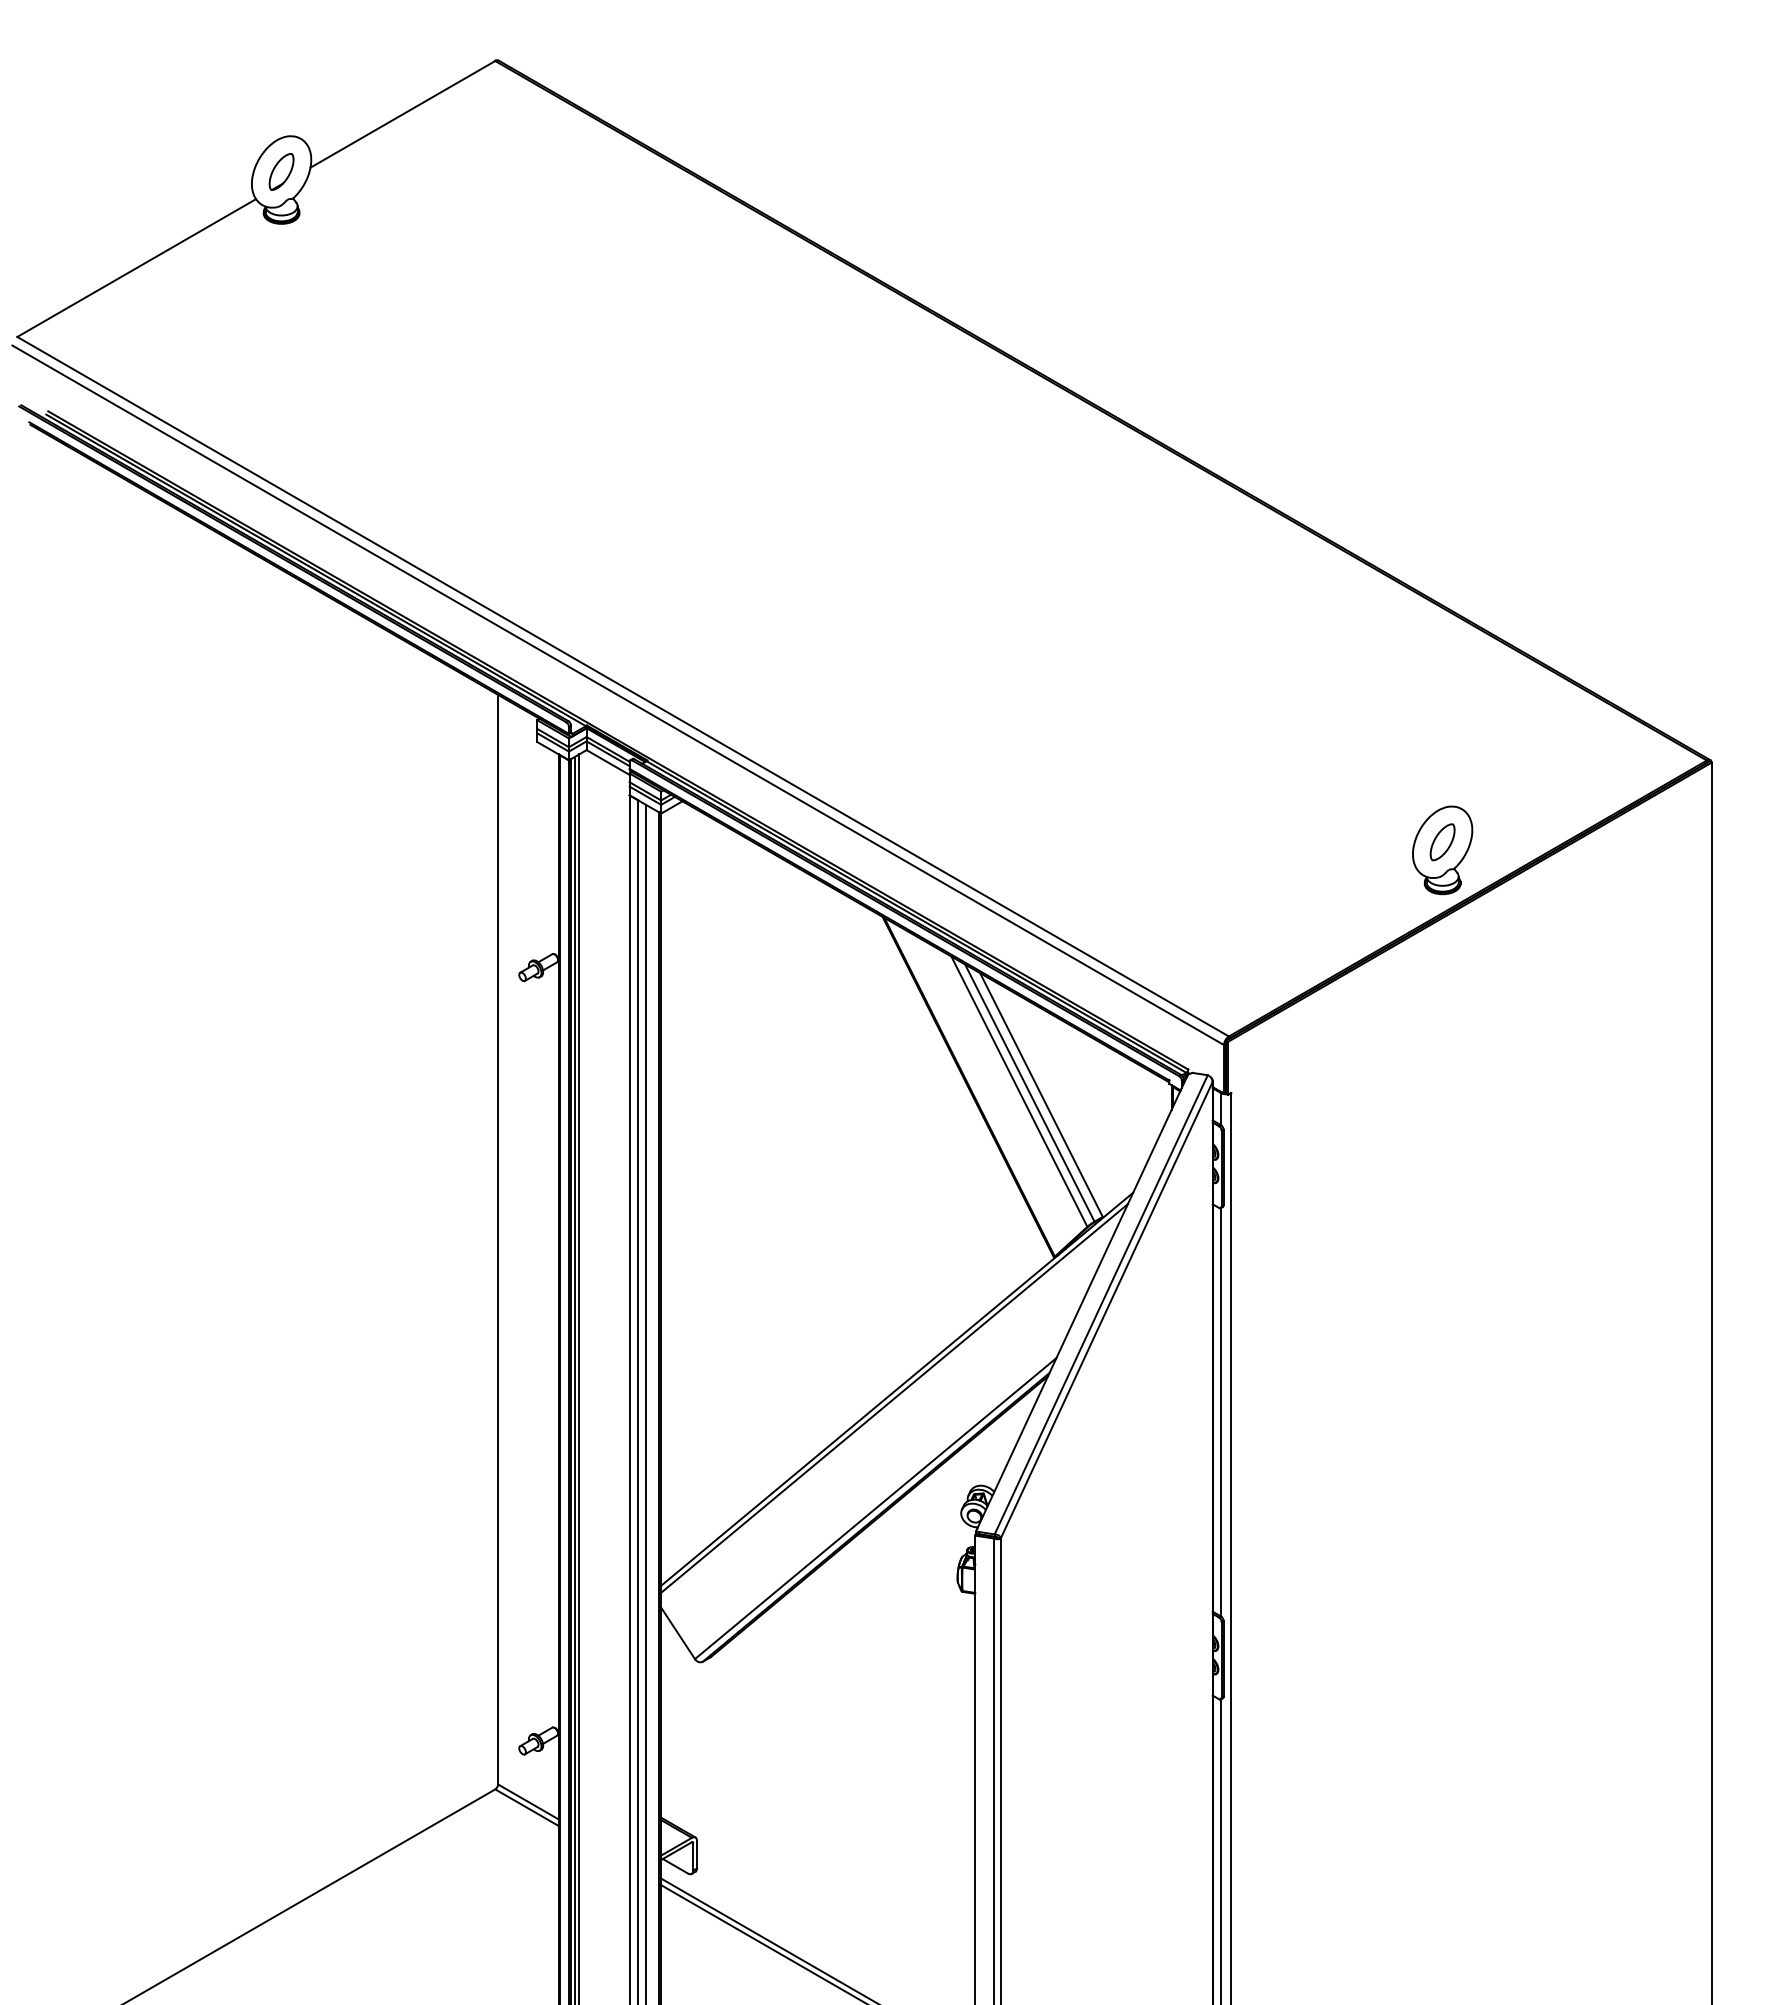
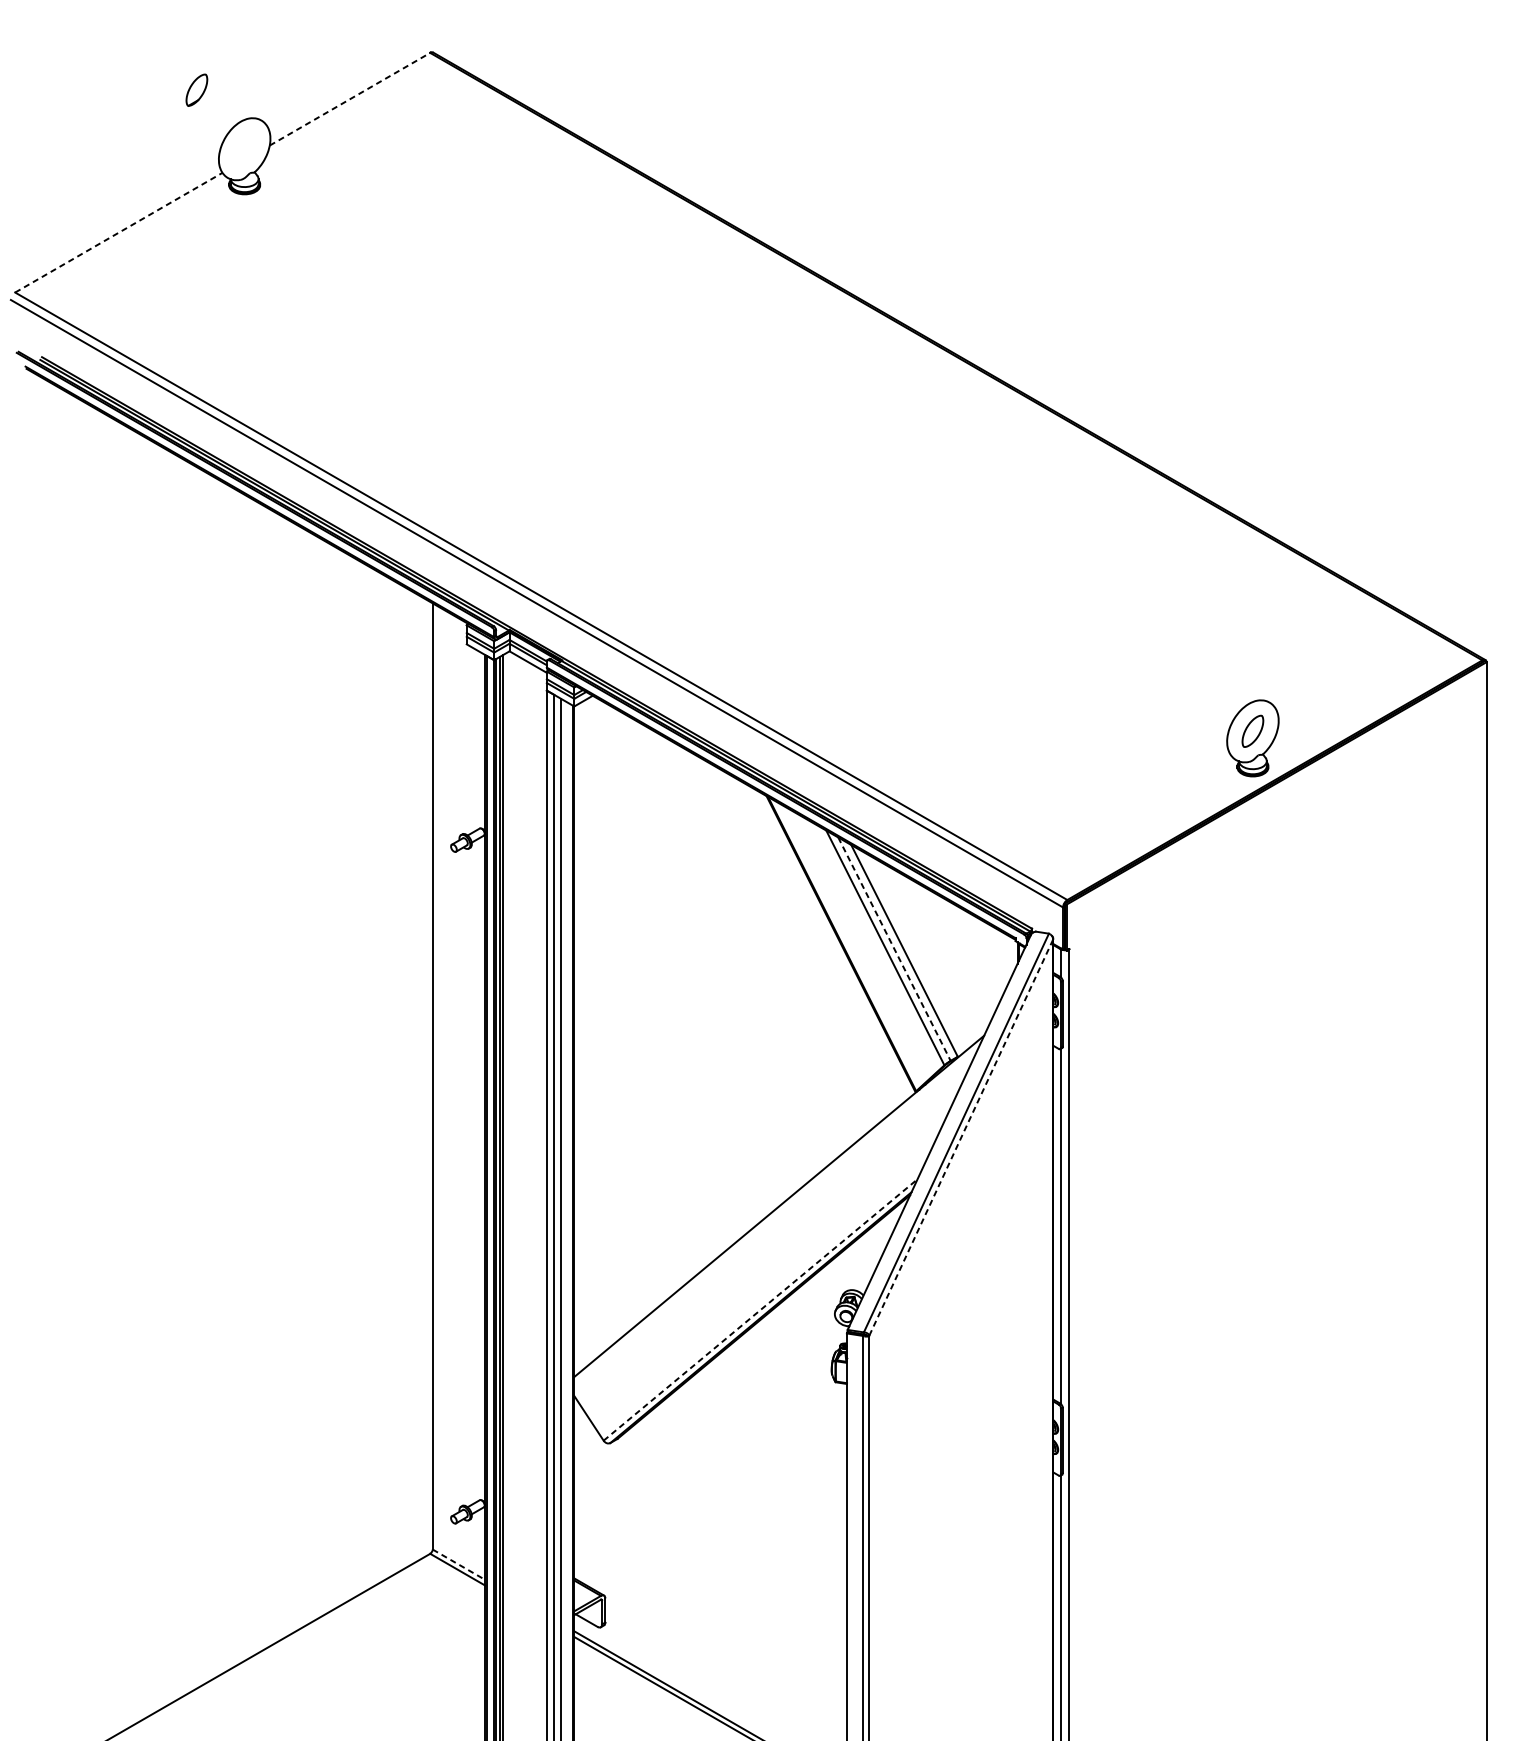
line: (402, 114) -> (349, 99), solid -> dashed
part: (281, 171) -> (196, 89), moved
line: (136, 268) -> (118, 233), solid -> dashed
line: (1029, 1093) -> (894, 949), solid -> dashed
line: (1106, 1310) -> (961, 1137), solid -> dashed
line: (893, 1398) -> (776, 1214), removed
line: (876, 1508) -> (761, 1309), solid -> dashed
line: (528, 1801) -> (459, 1564), solid -> dashed

